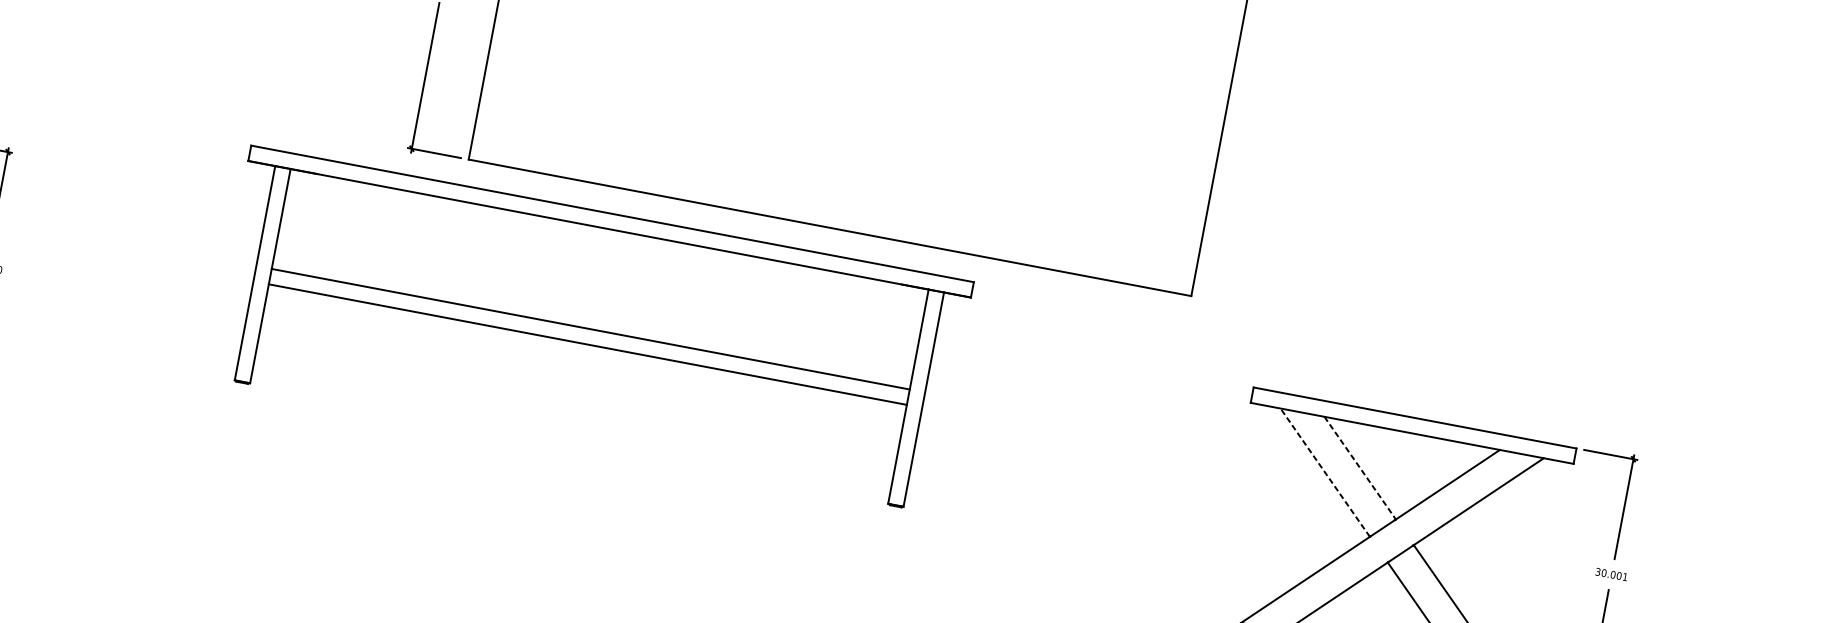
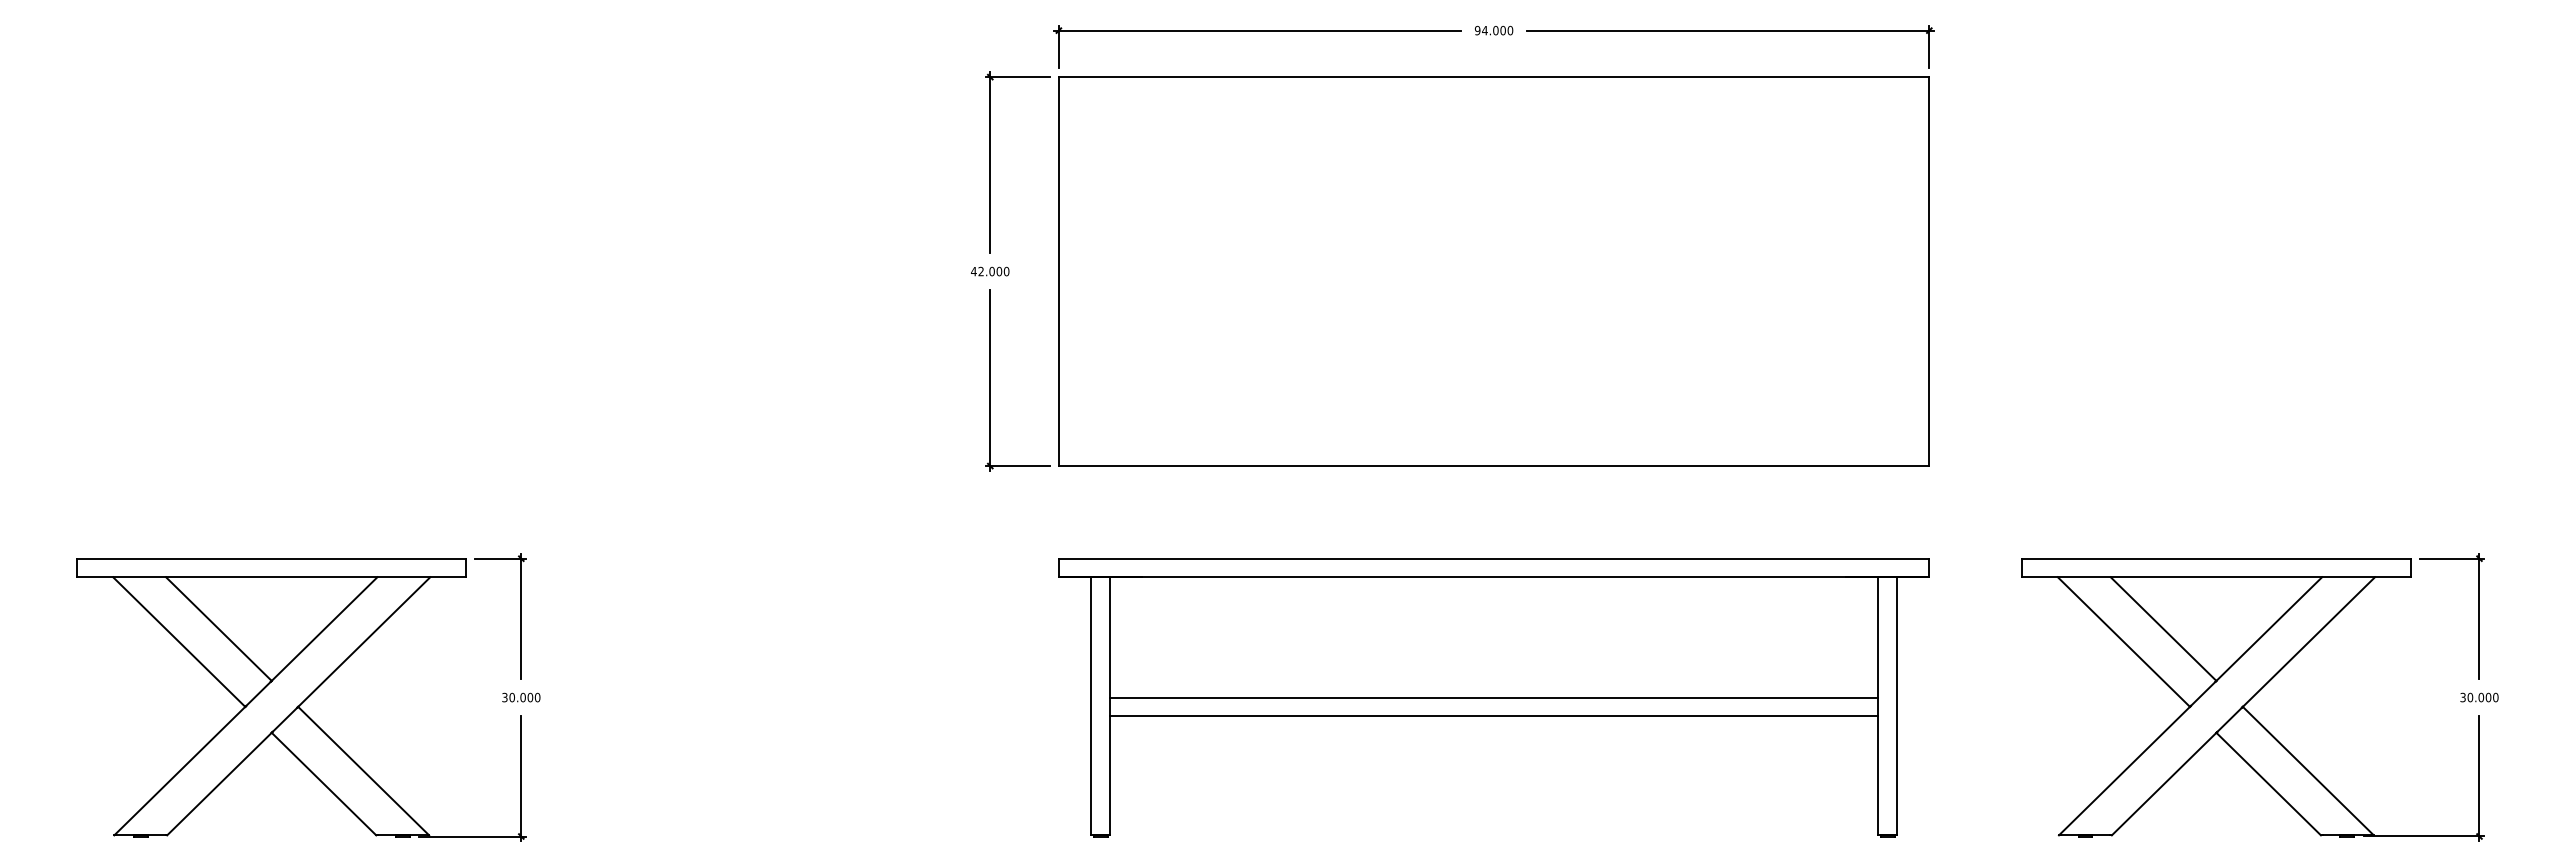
part: (590, 329) -> (1493, 697), moved
line: (1360, 468) -> (2163, 629), dashed -> solid
line: (1324, 472) -> (2123, 642), dashed -> solid
text: (1624, 576) -> (2495, 697), 30.001 -> 30.000

